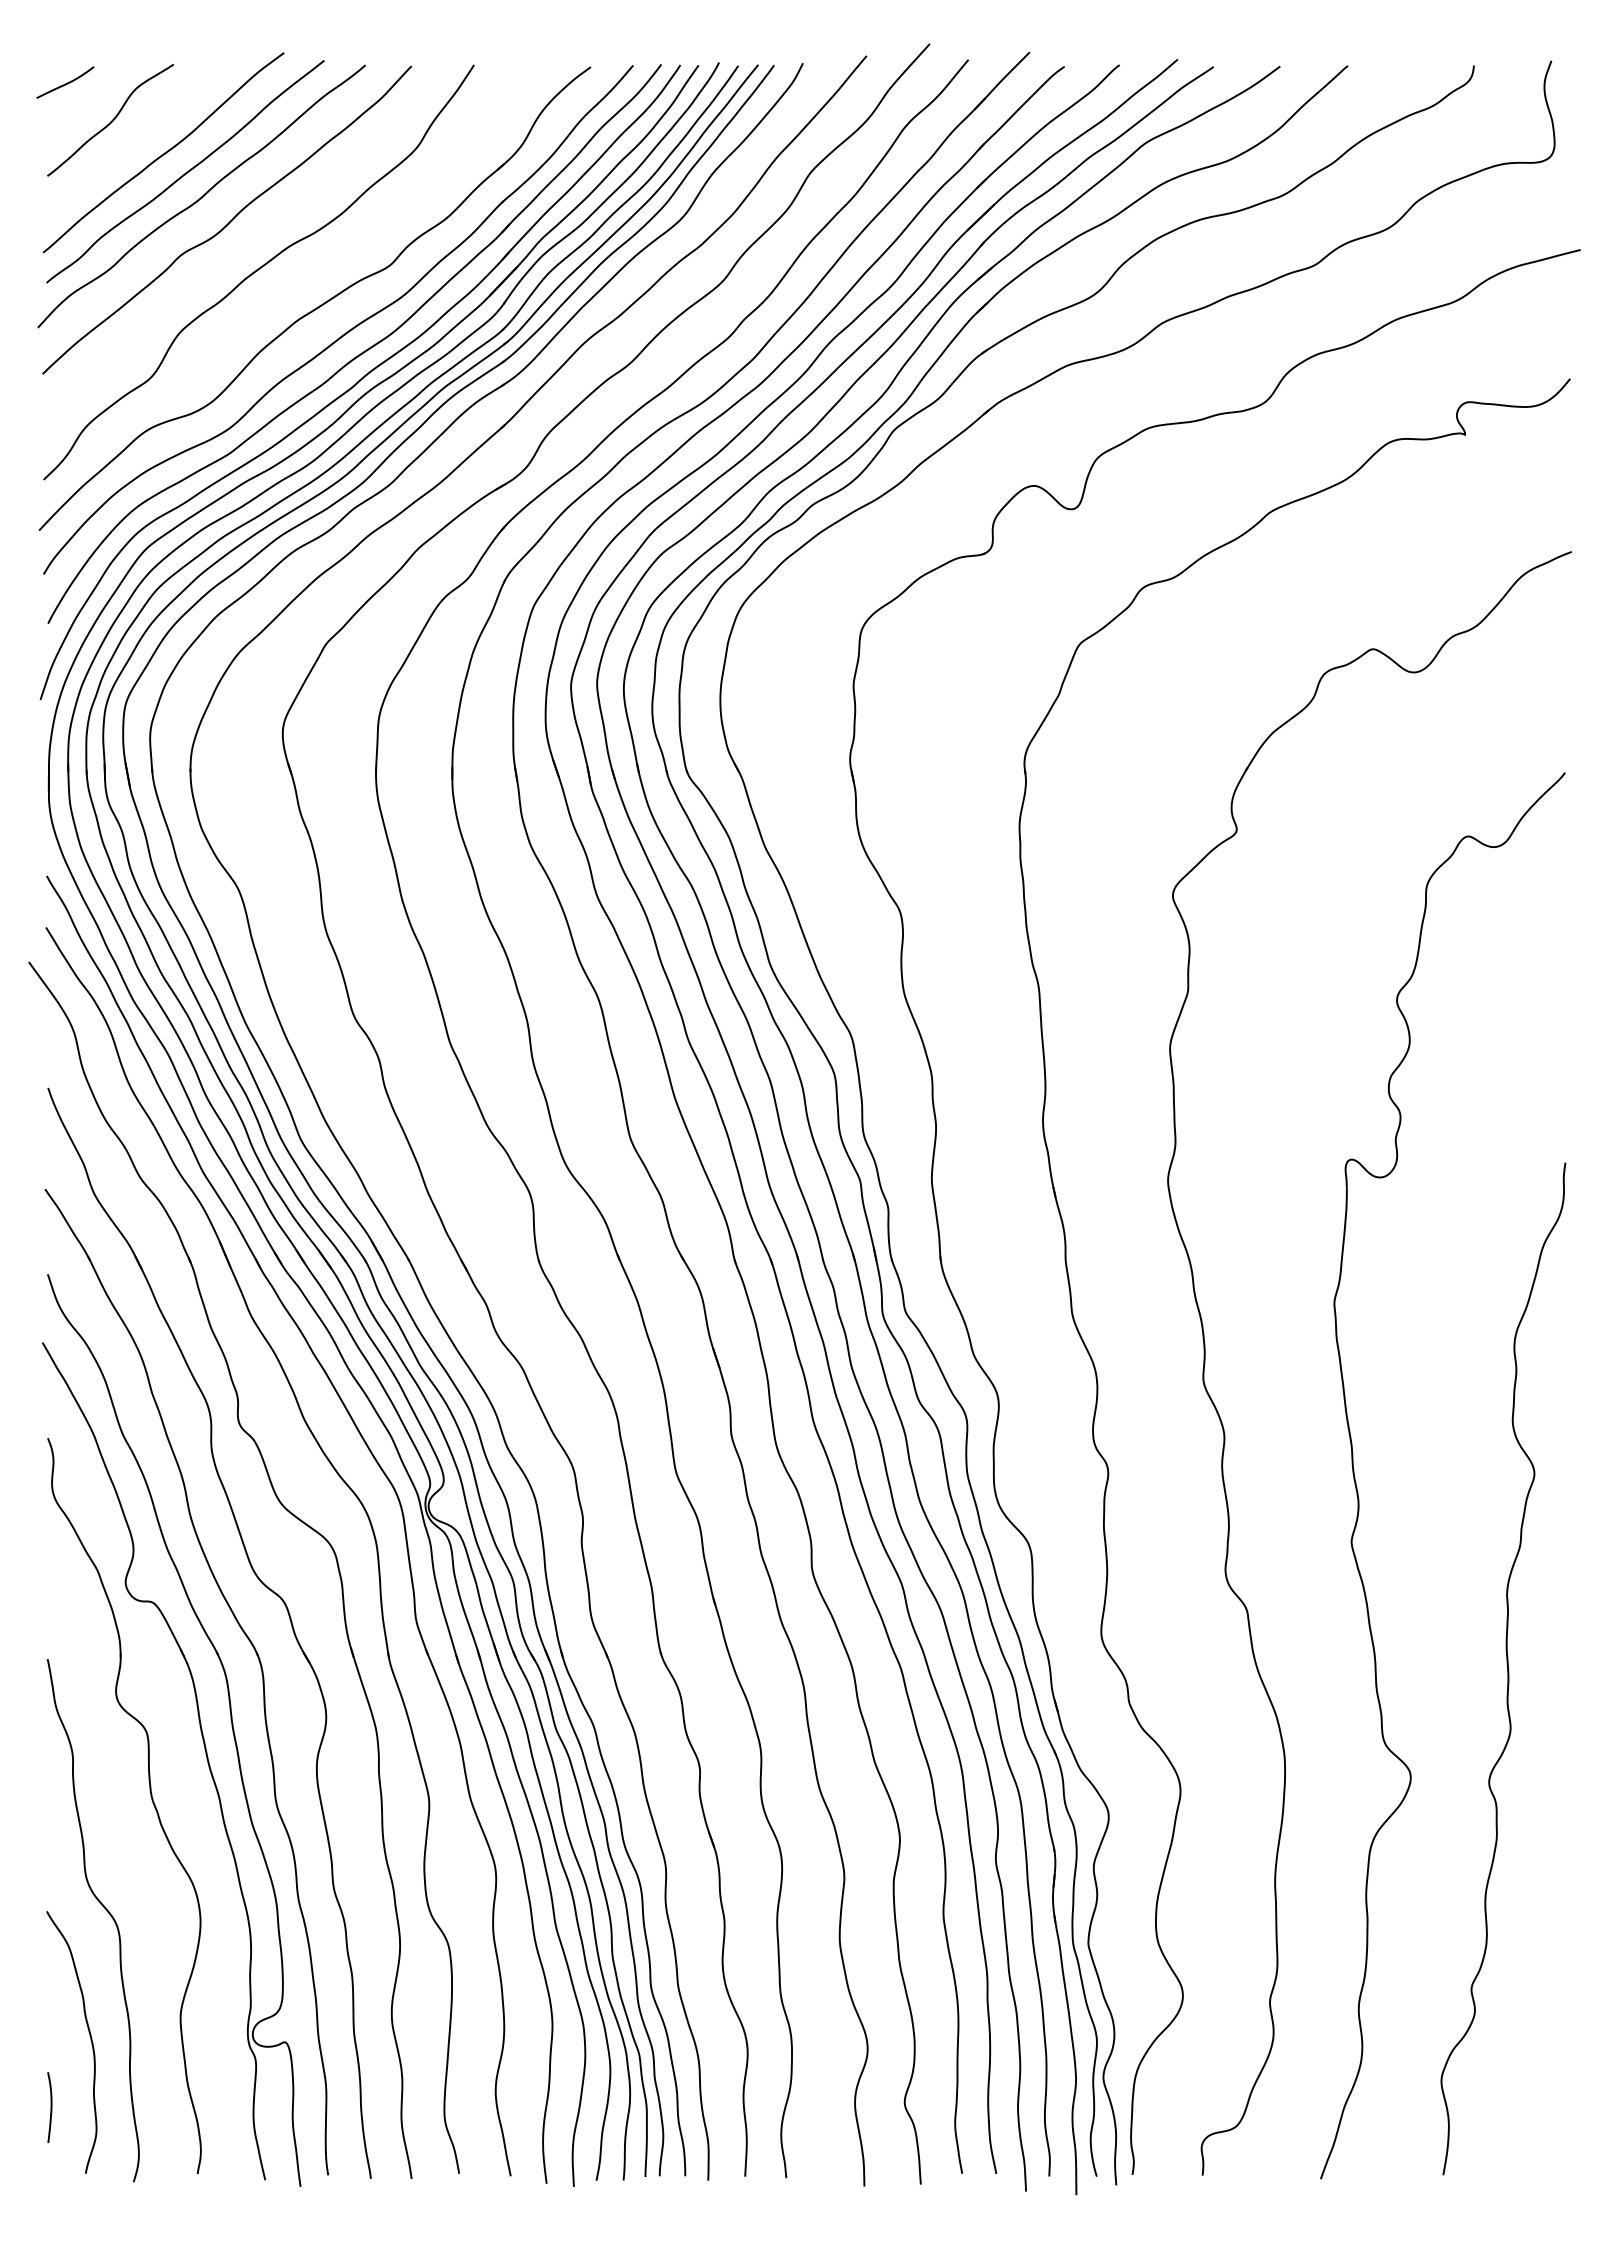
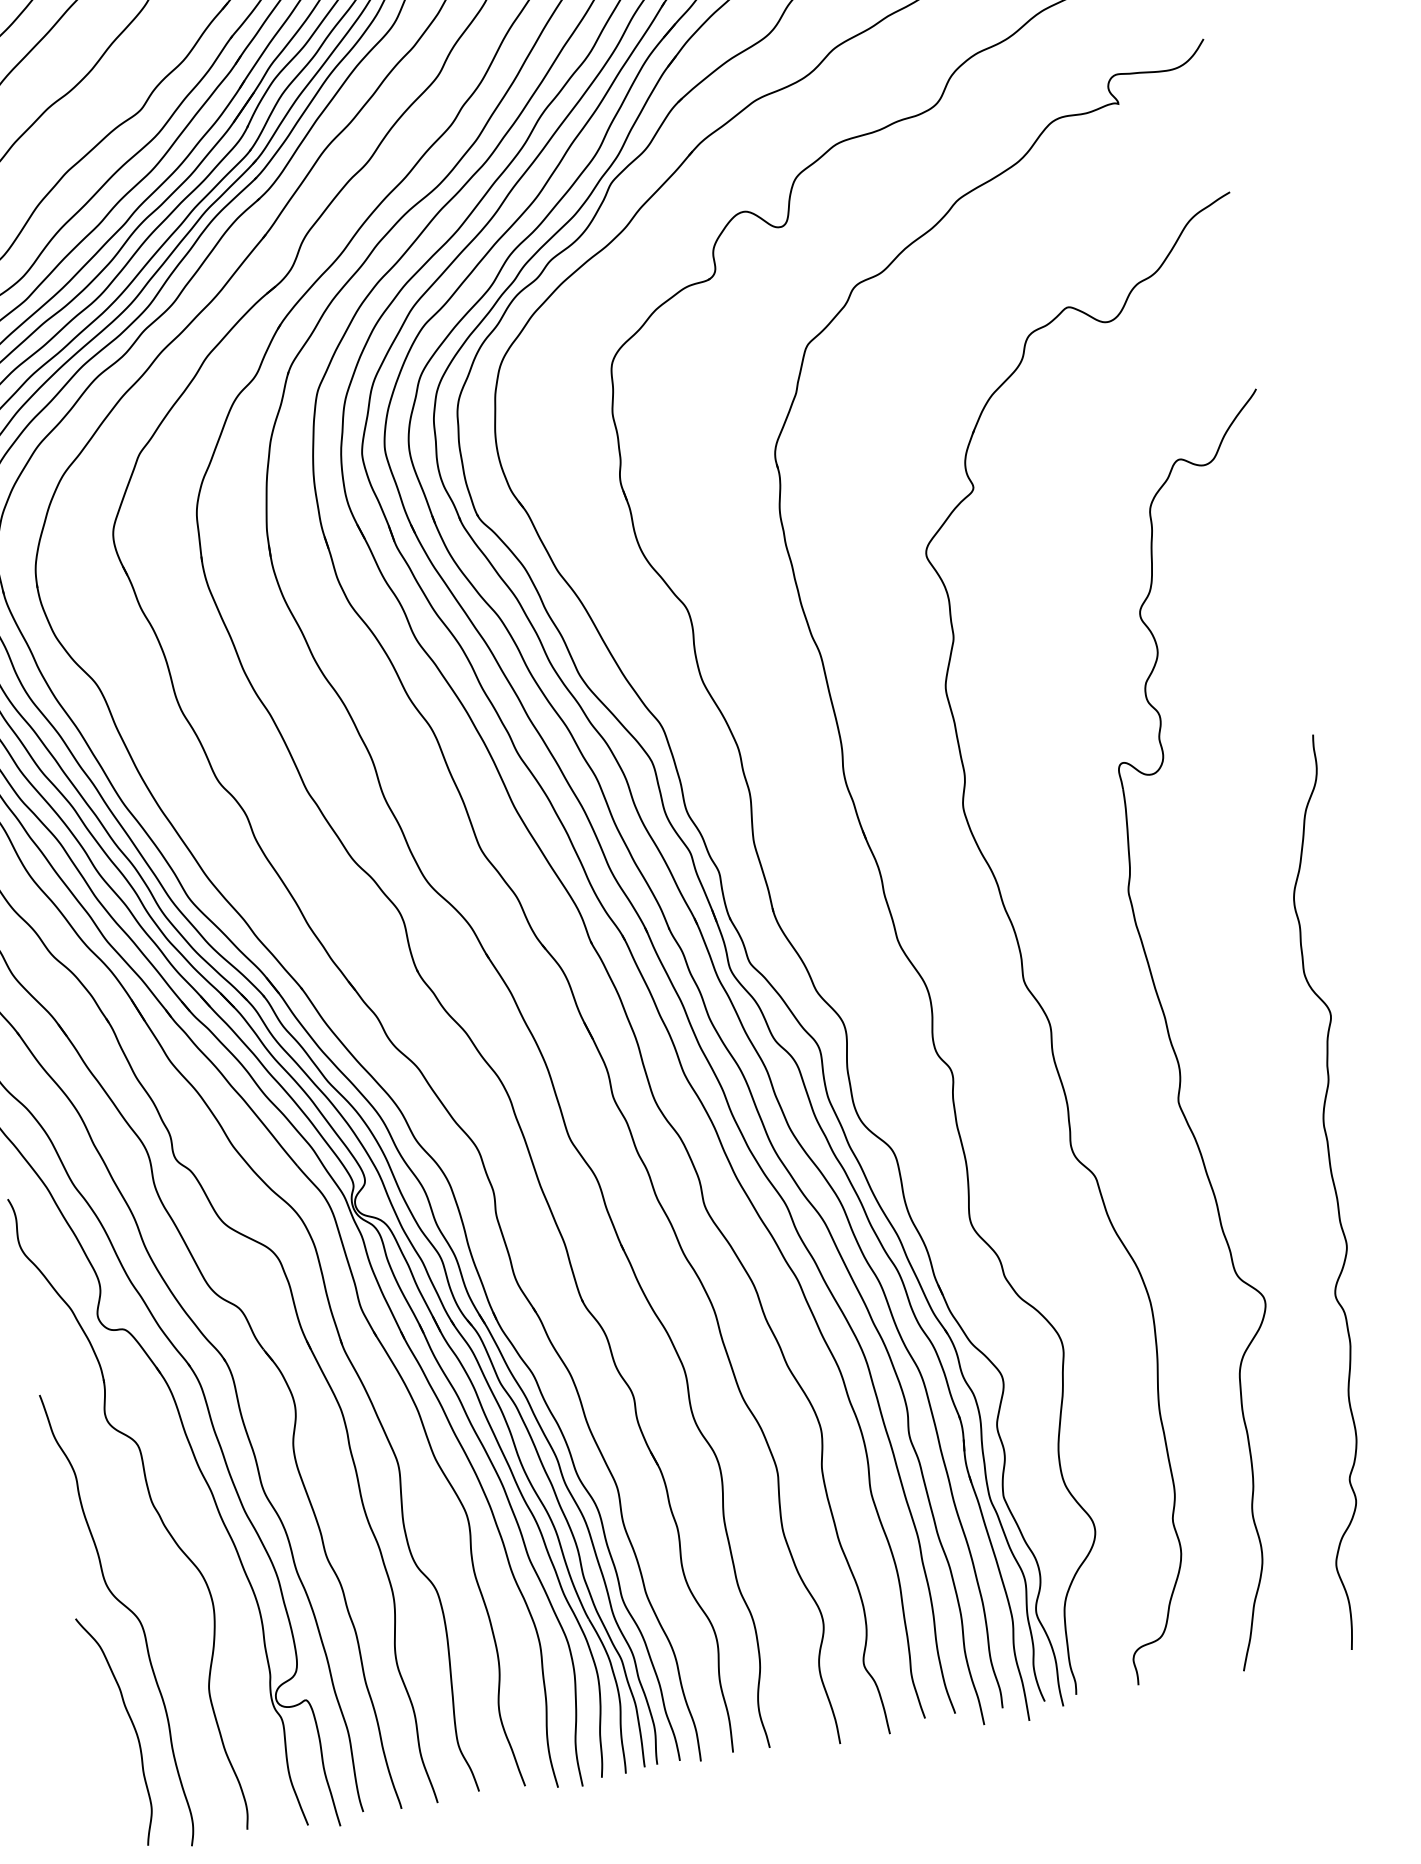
curve: (50, 2107) -> (107, 1792), removed

